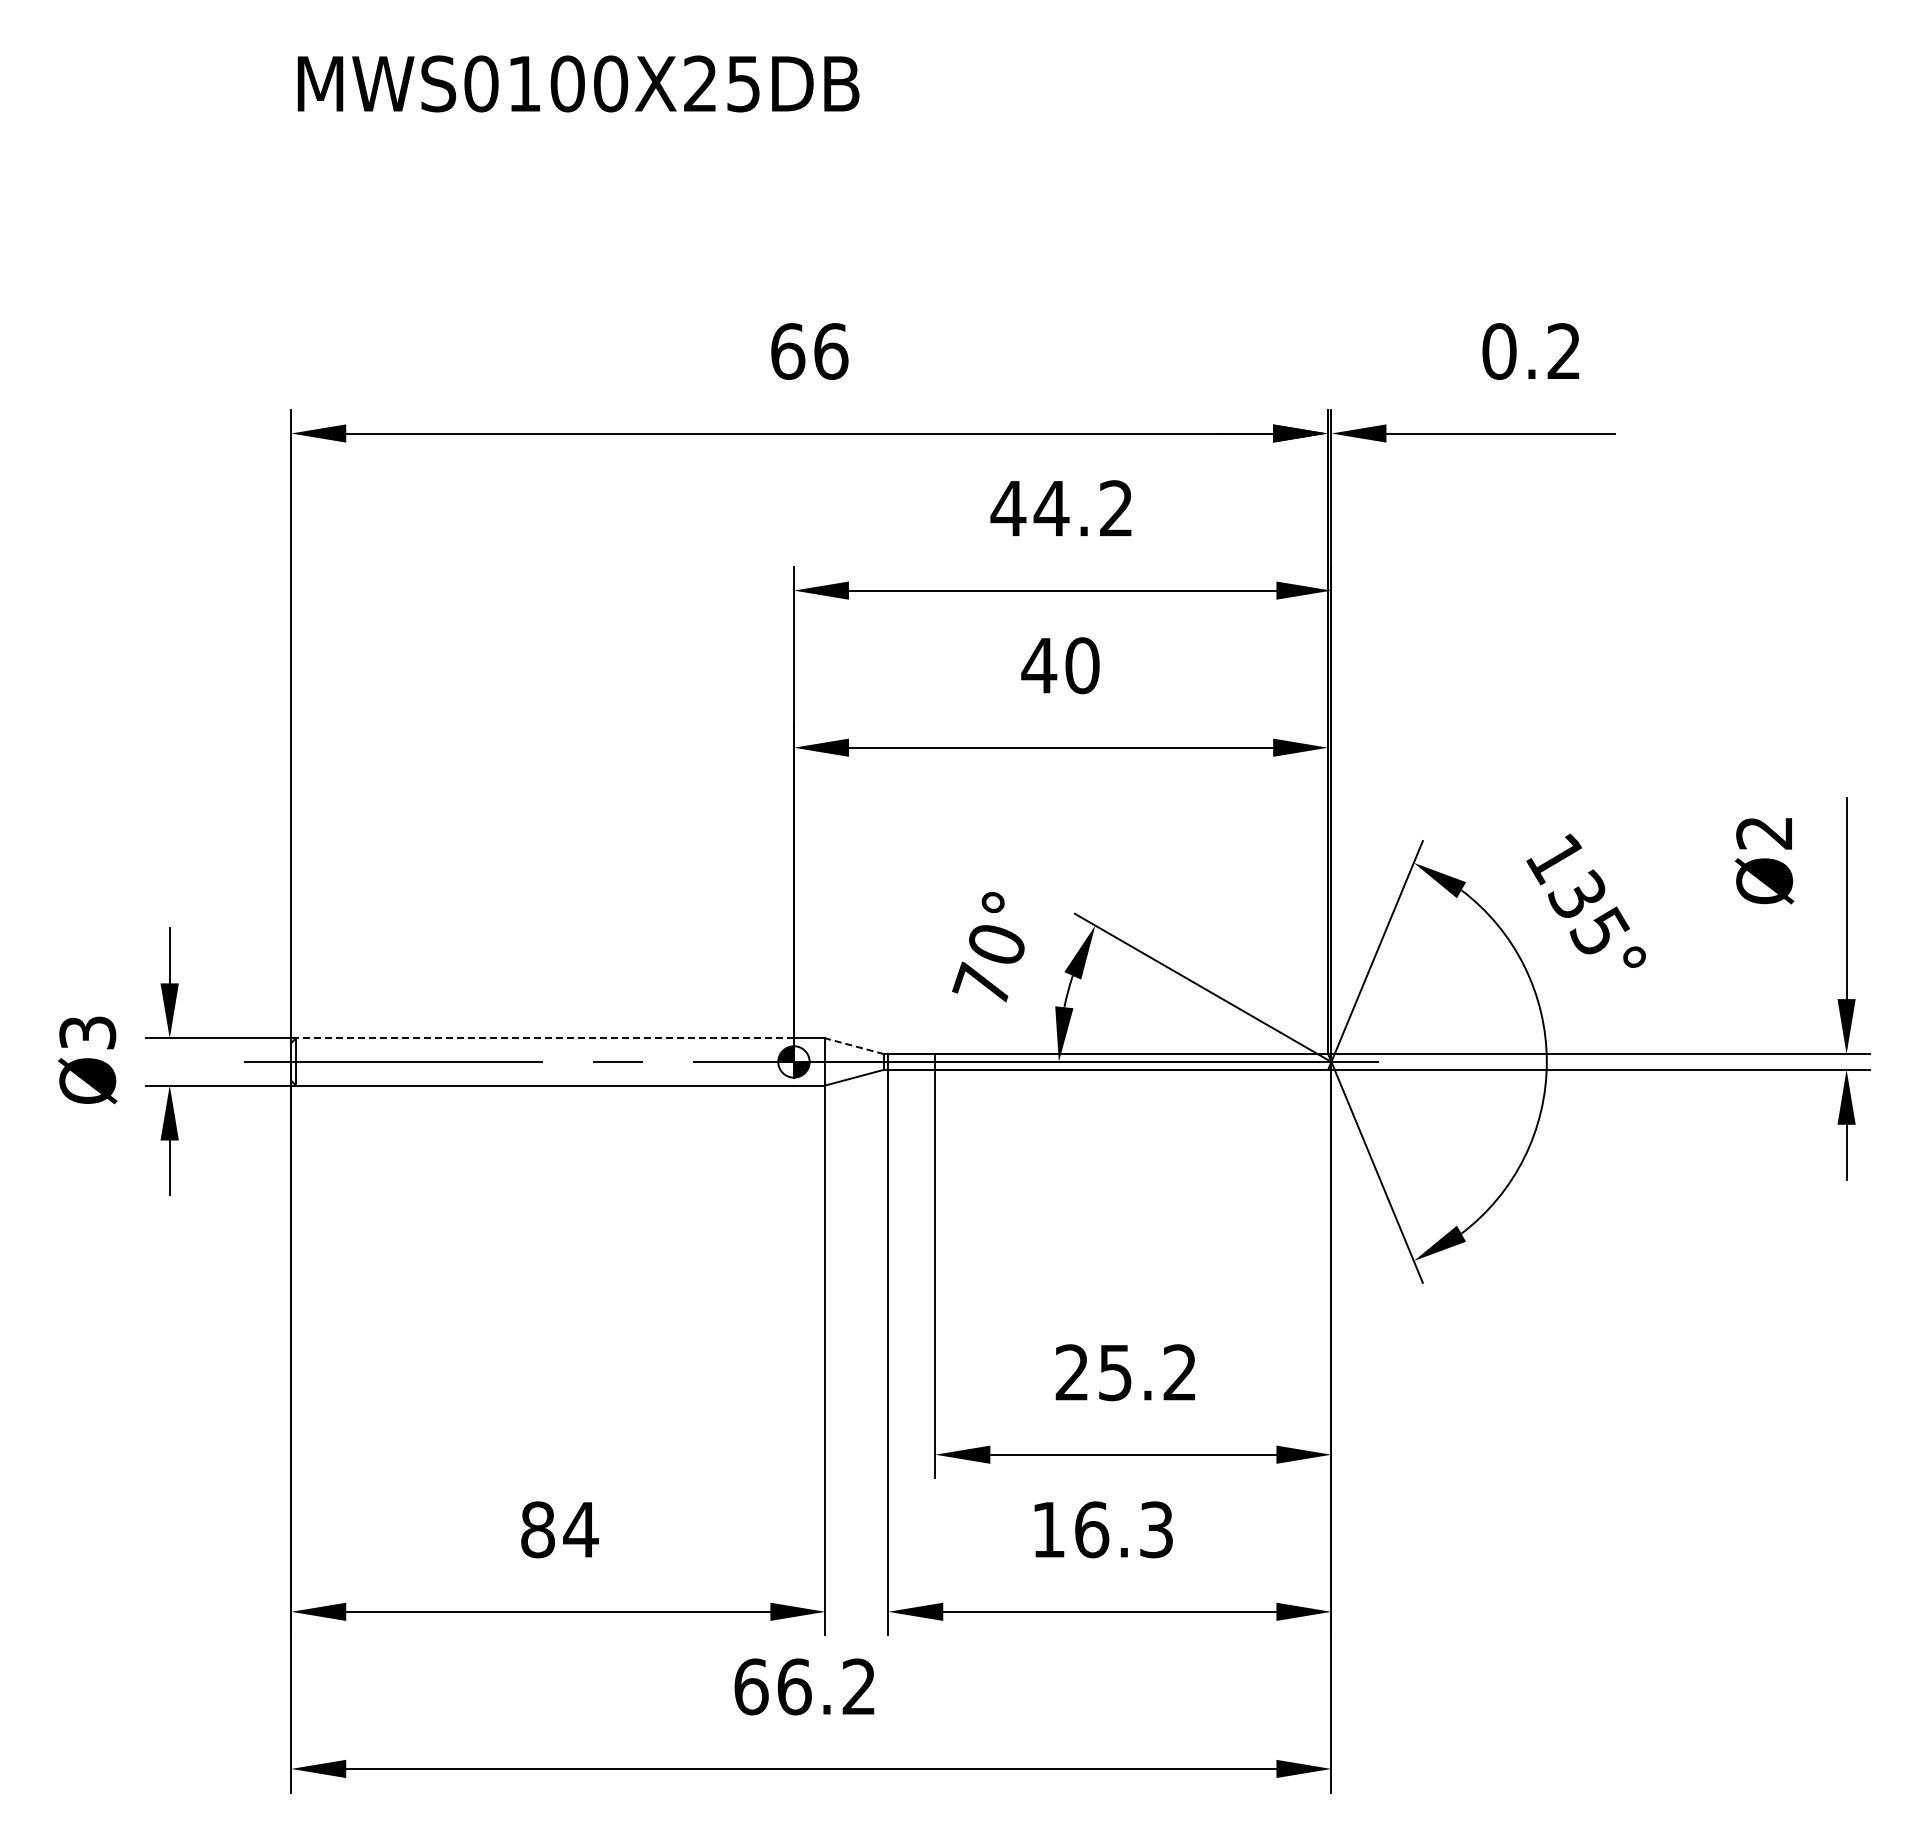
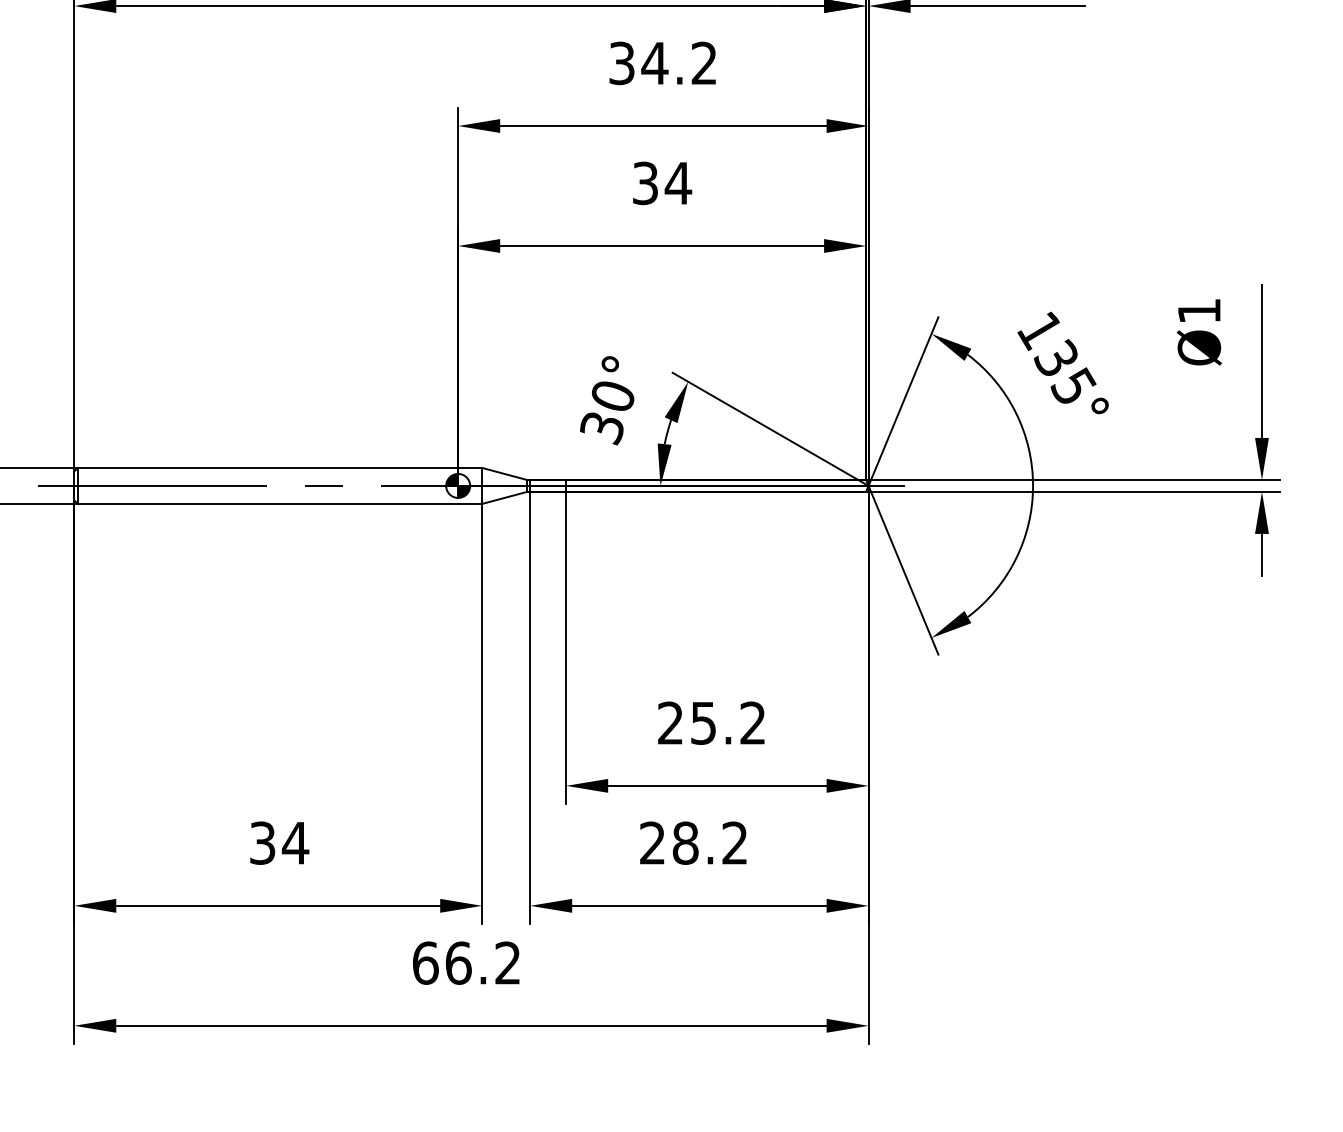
text: (1008, 508) -> (622, 63), 44.2 -> 34.2
text: (1060, 665) -> (661, 183), 40 -> 34
text: (1763, 833) -> (1198, 311), Ø2 -> Ø1
text: (981, 984) -> (601, 426), 70° -> 30°
line: (544, 1038) -> (267, 468), dashed -> solid
line: (854, 1046) -> (504, 474), dashed -> solid
text: (537, 1529) -> (262, 842), 84 -> 34
text: (1102, 1529) -> (693, 842), 16.3 -> 28.2

